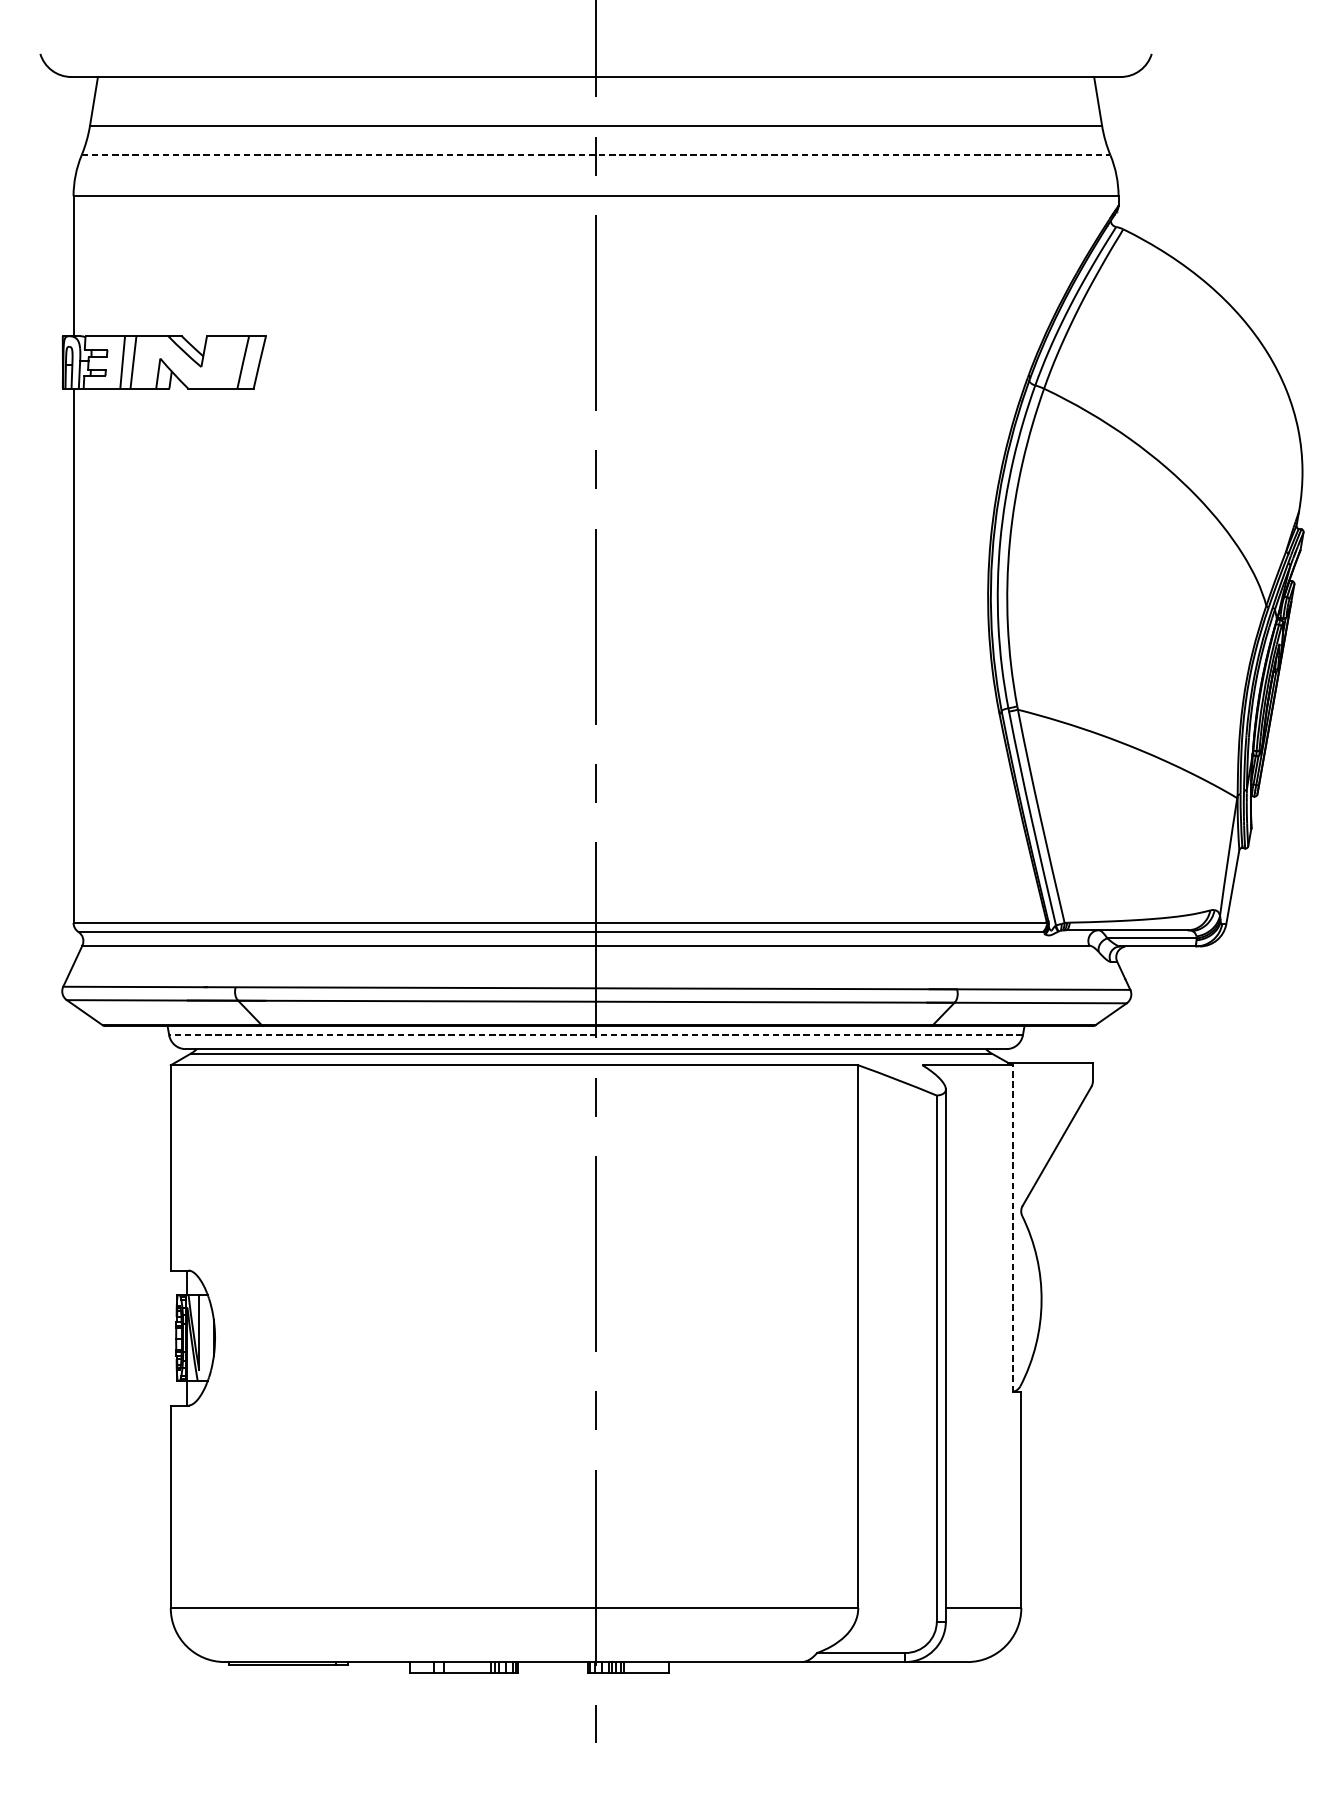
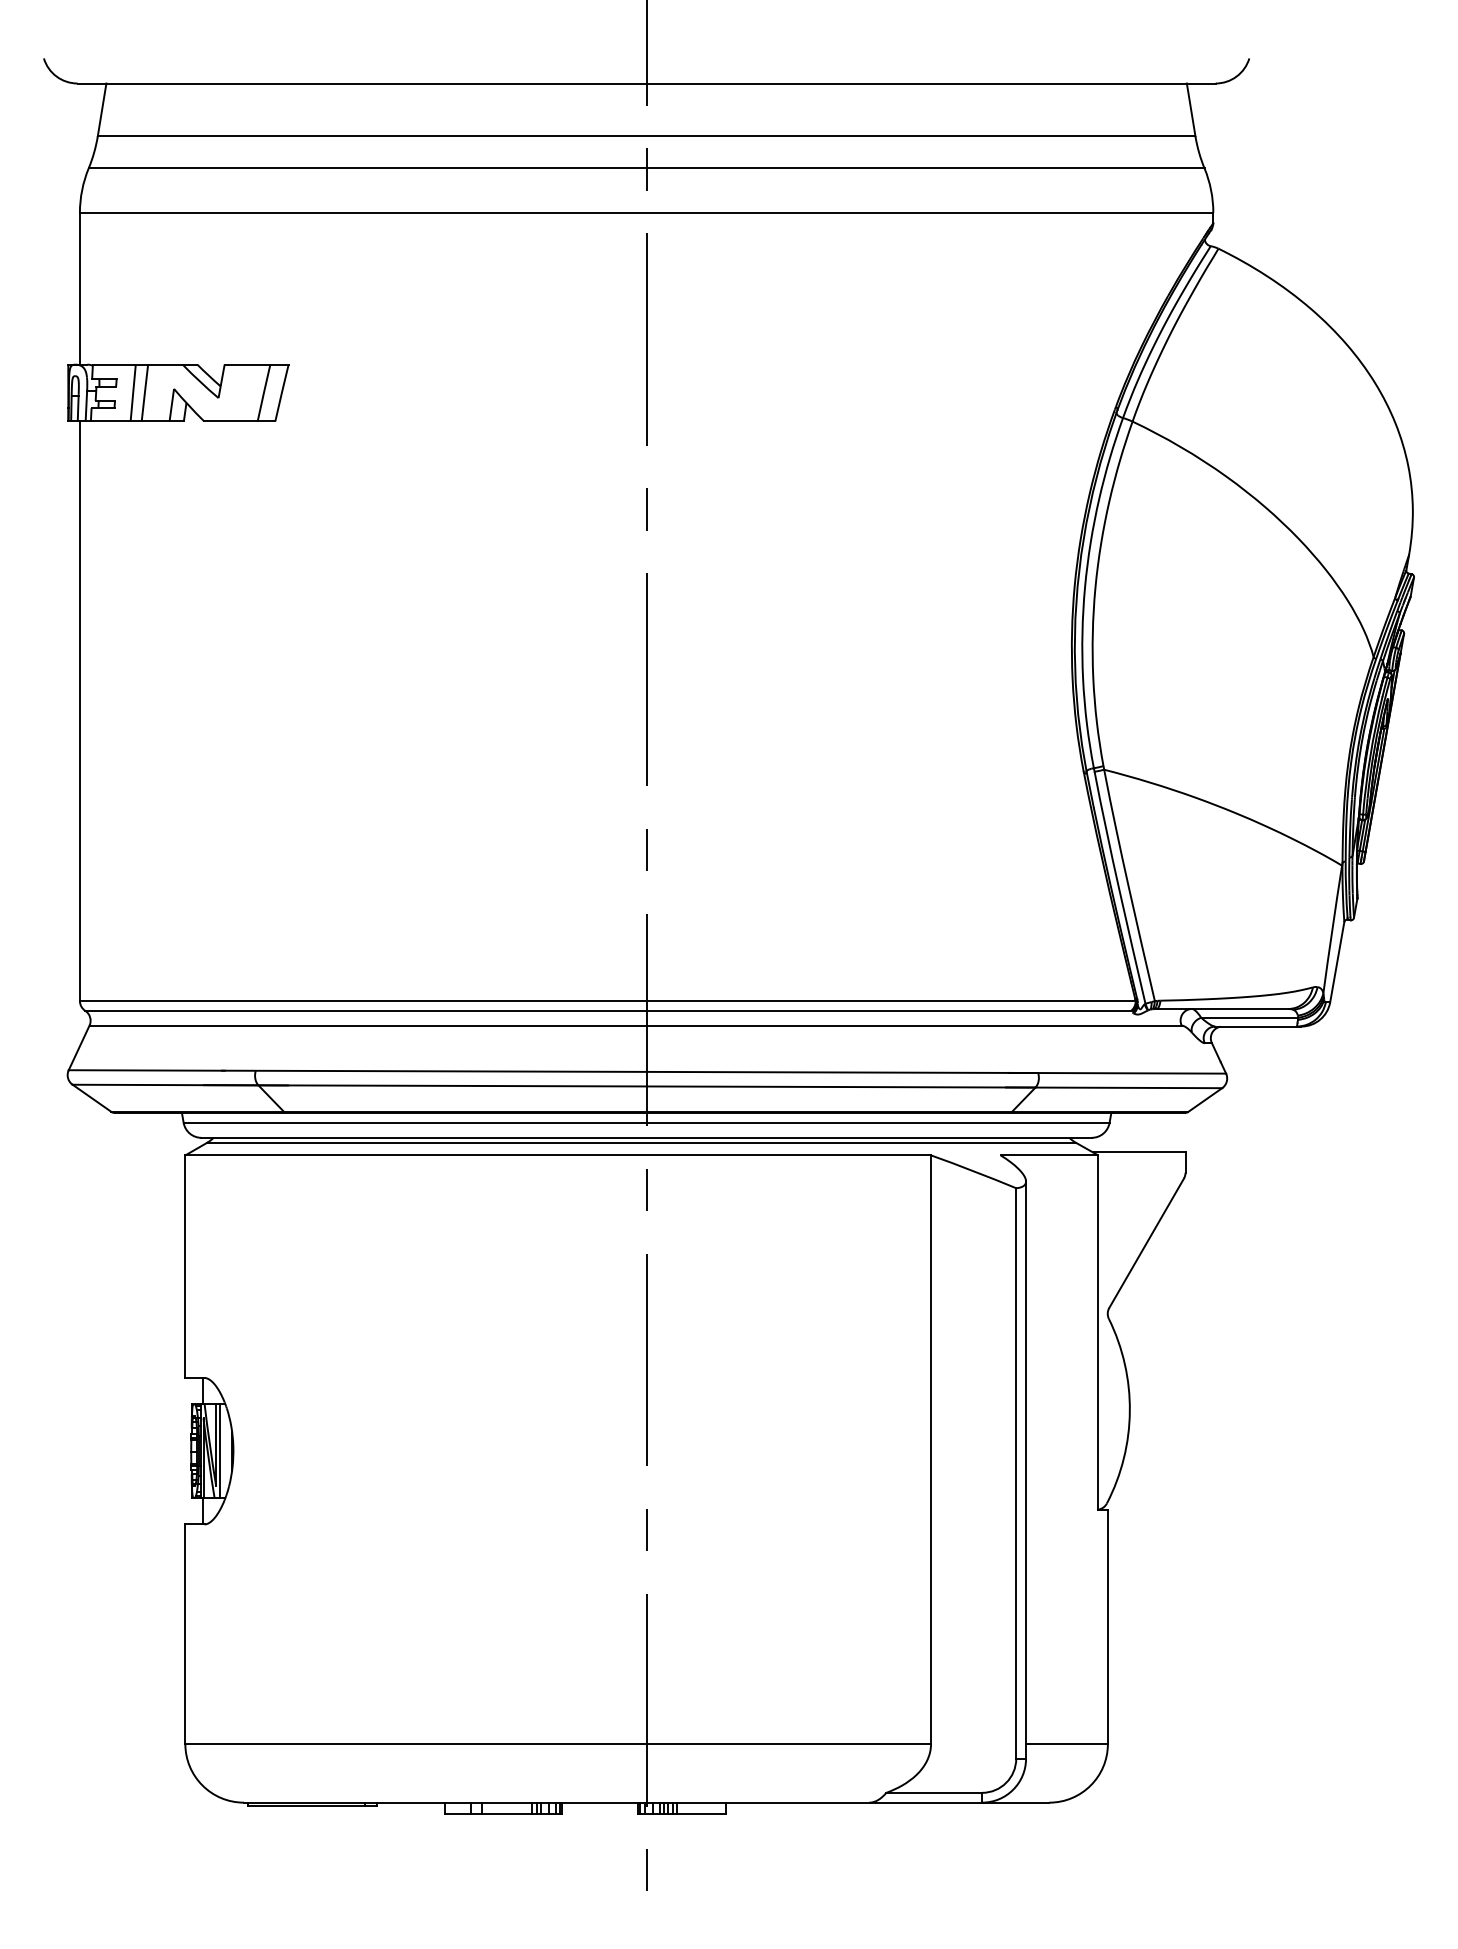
line: (595, 155) -> (646, 168), dashed -> solid
line: (595, 1034) -> (646, 1122), dashed -> solid
line: (1012, 1228) -> (1098, 1332), dashed -> solid
line: (202, 1338) -> (219, 1451), added

